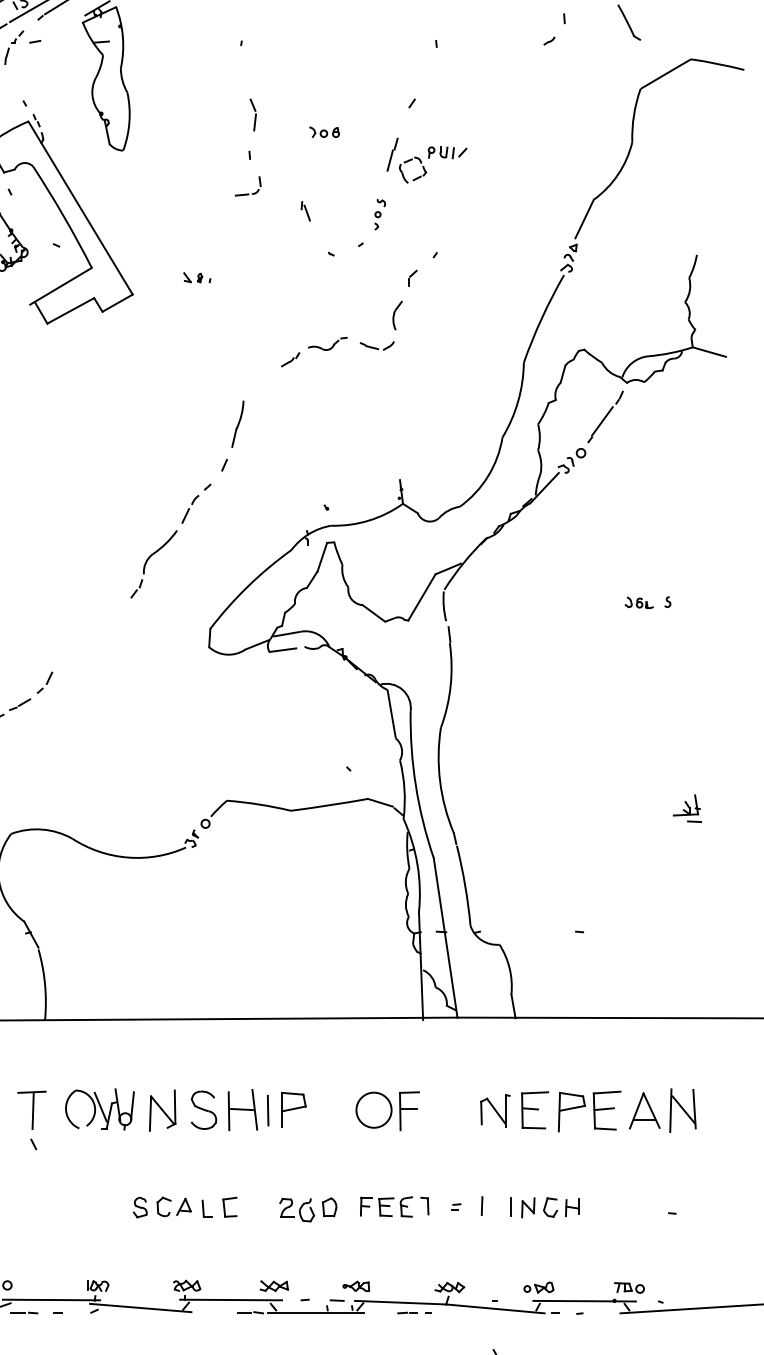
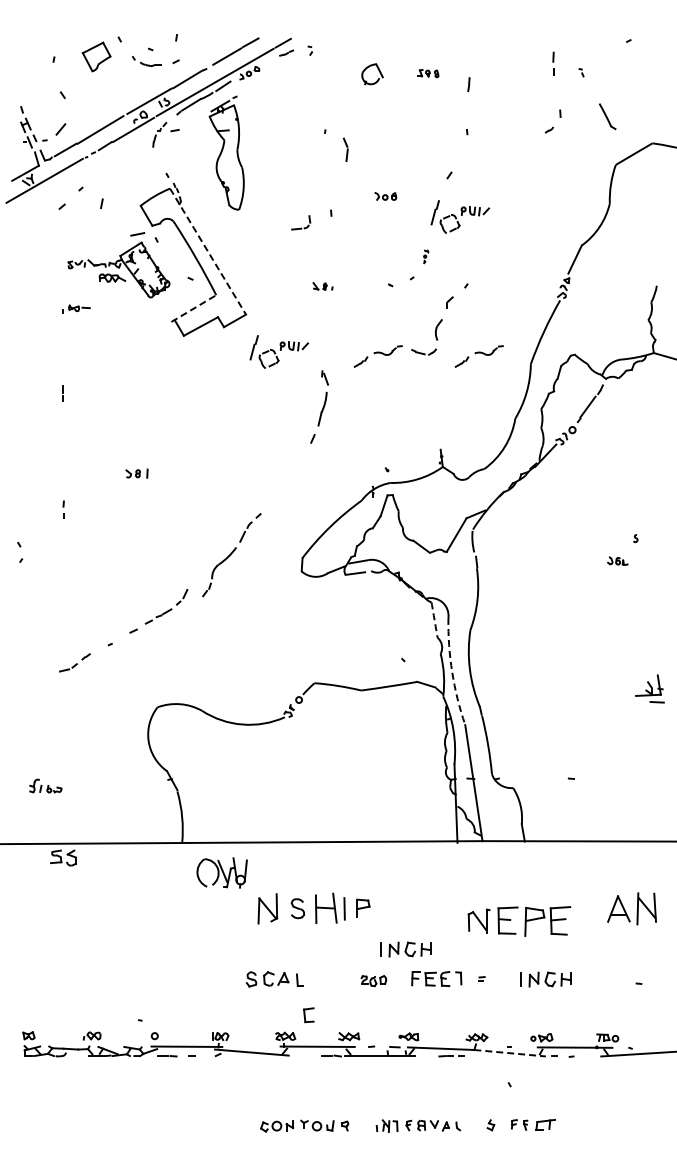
part: (252, 114) -> (345, 149), moved
part: (248, 185) -> (301, 222), moved
line: (81, 207) -> (208, 251), solid -> dashed
part: (305, 210) -> (324, 377), moved
part: (379, 214) -> (425, 256), size x0.6
part: (196, 277) -> (322, 286), moved
line: (61, 286) -> (194, 308), solid -> dashed
part: (178, 345) -> (279, 351), added
part: (451, 352) -> (478, 356), added
part: (170, 541) -> (231, 555), moved
part: (638, 602) -> (617, 560), moved
arc: (391, 714) -> (434, 620), solid -> dashed
arc: (416, 786) -> (452, 672), solid -> dashed
part: (686, 808) -> (649, 688), size x1.4
part: (99, 1108) -> (221, 872), moved
part: (203, 1110) -> (297, 908), size x0.7
part: (294, 1110) -> (363, 908), size x0.7
part: (387, 1110) -> (431, 908), removed
part: (550, 1111) -> (519, 921), moved
part: (31, 1119) -> (172, 915), removed
part: (351, 1166) -> (405, 949), added
line: (482, 1206) -> (500, 978), removed
part: (229, 1207) -> (308, 1015), moved
part: (307, 1209) -> (373, 980), size x0.6
line: (495, 1309) -> (510, 1053), solid -> dashed

